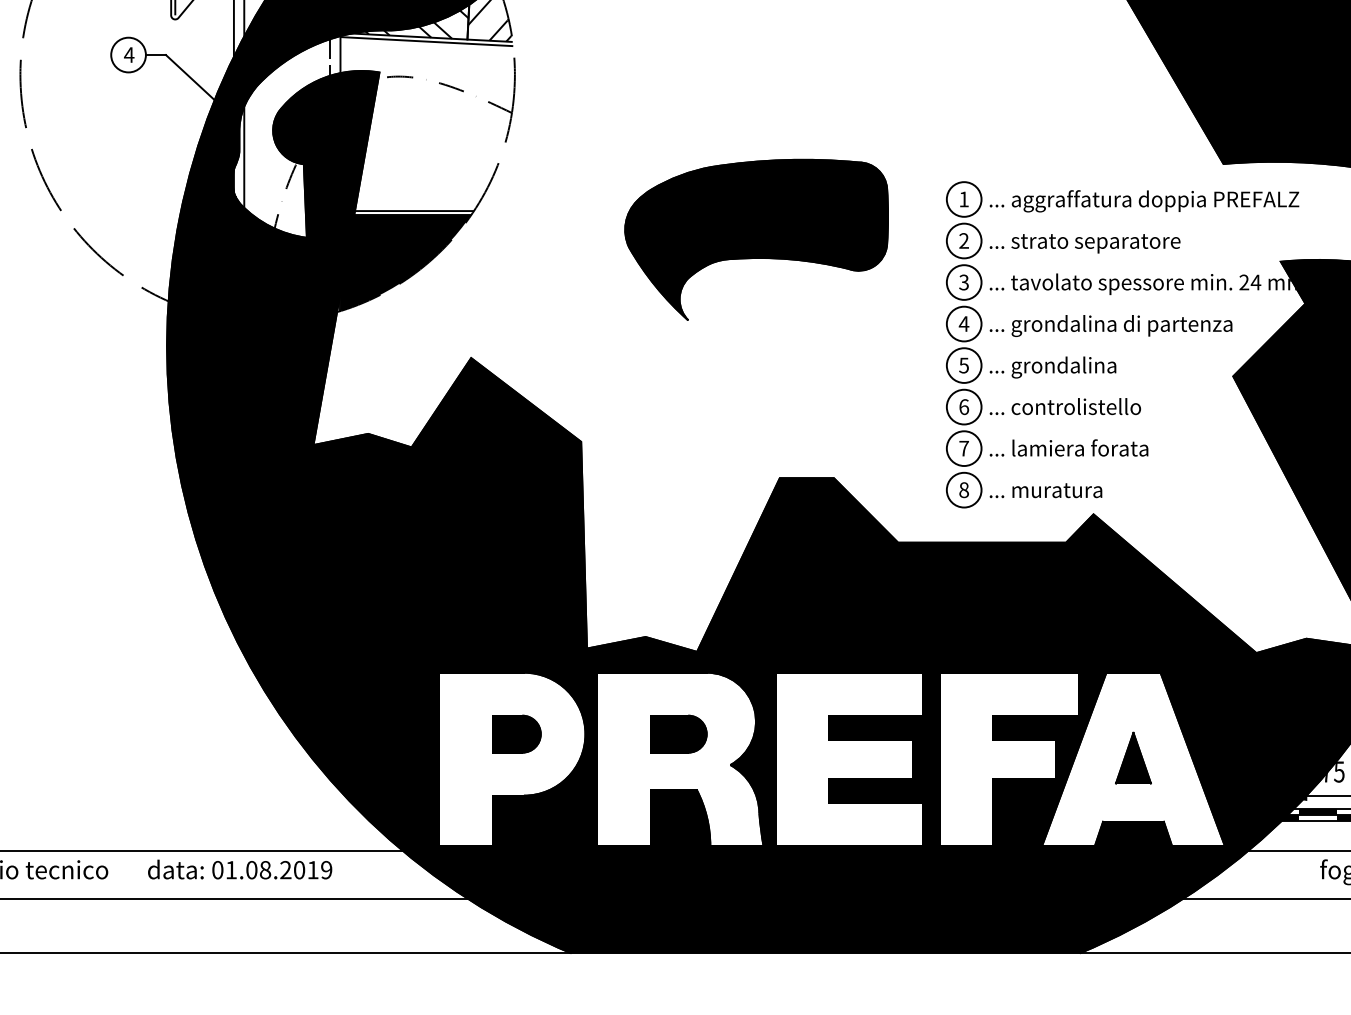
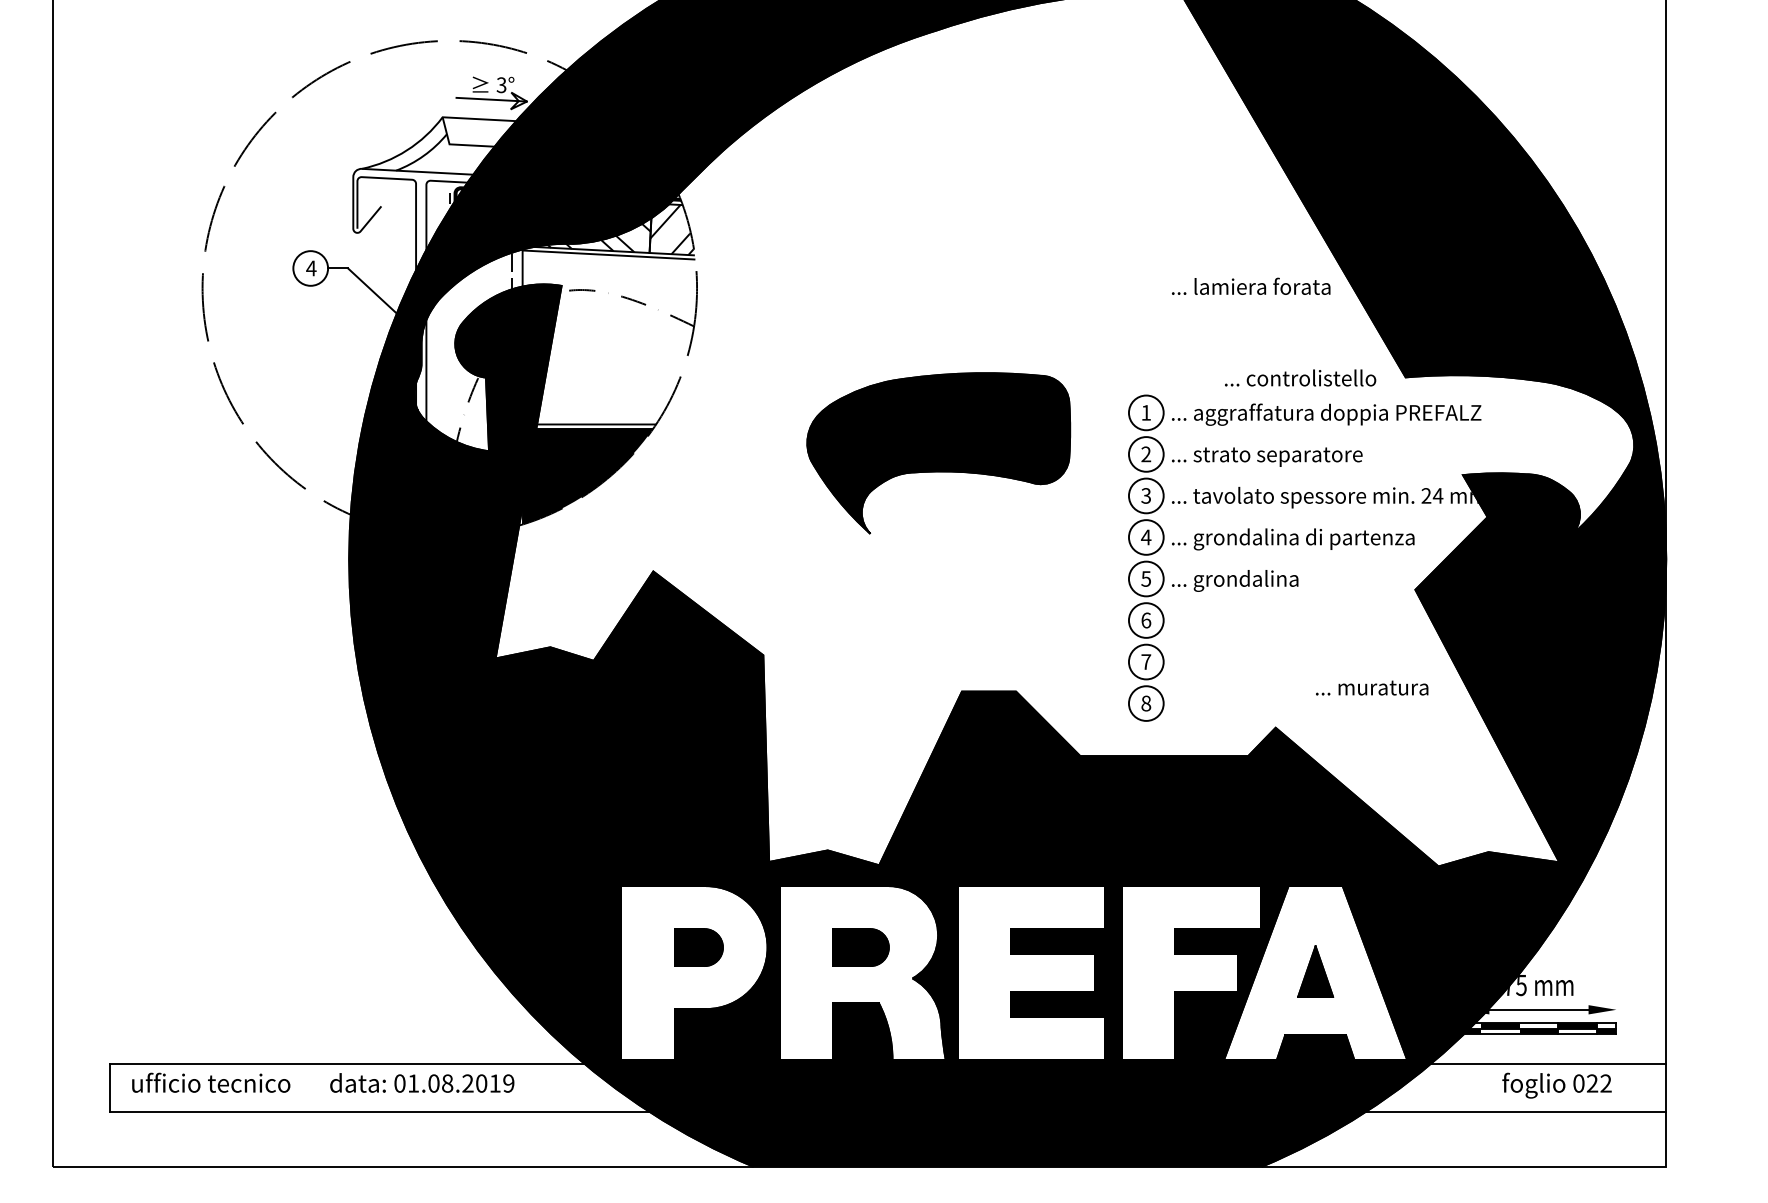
text: (1065, 406) -> (1300, 377), moved
text: (1069, 447) -> (1251, 285), moved
text: (1046, 490) -> (1372, 687), moved

